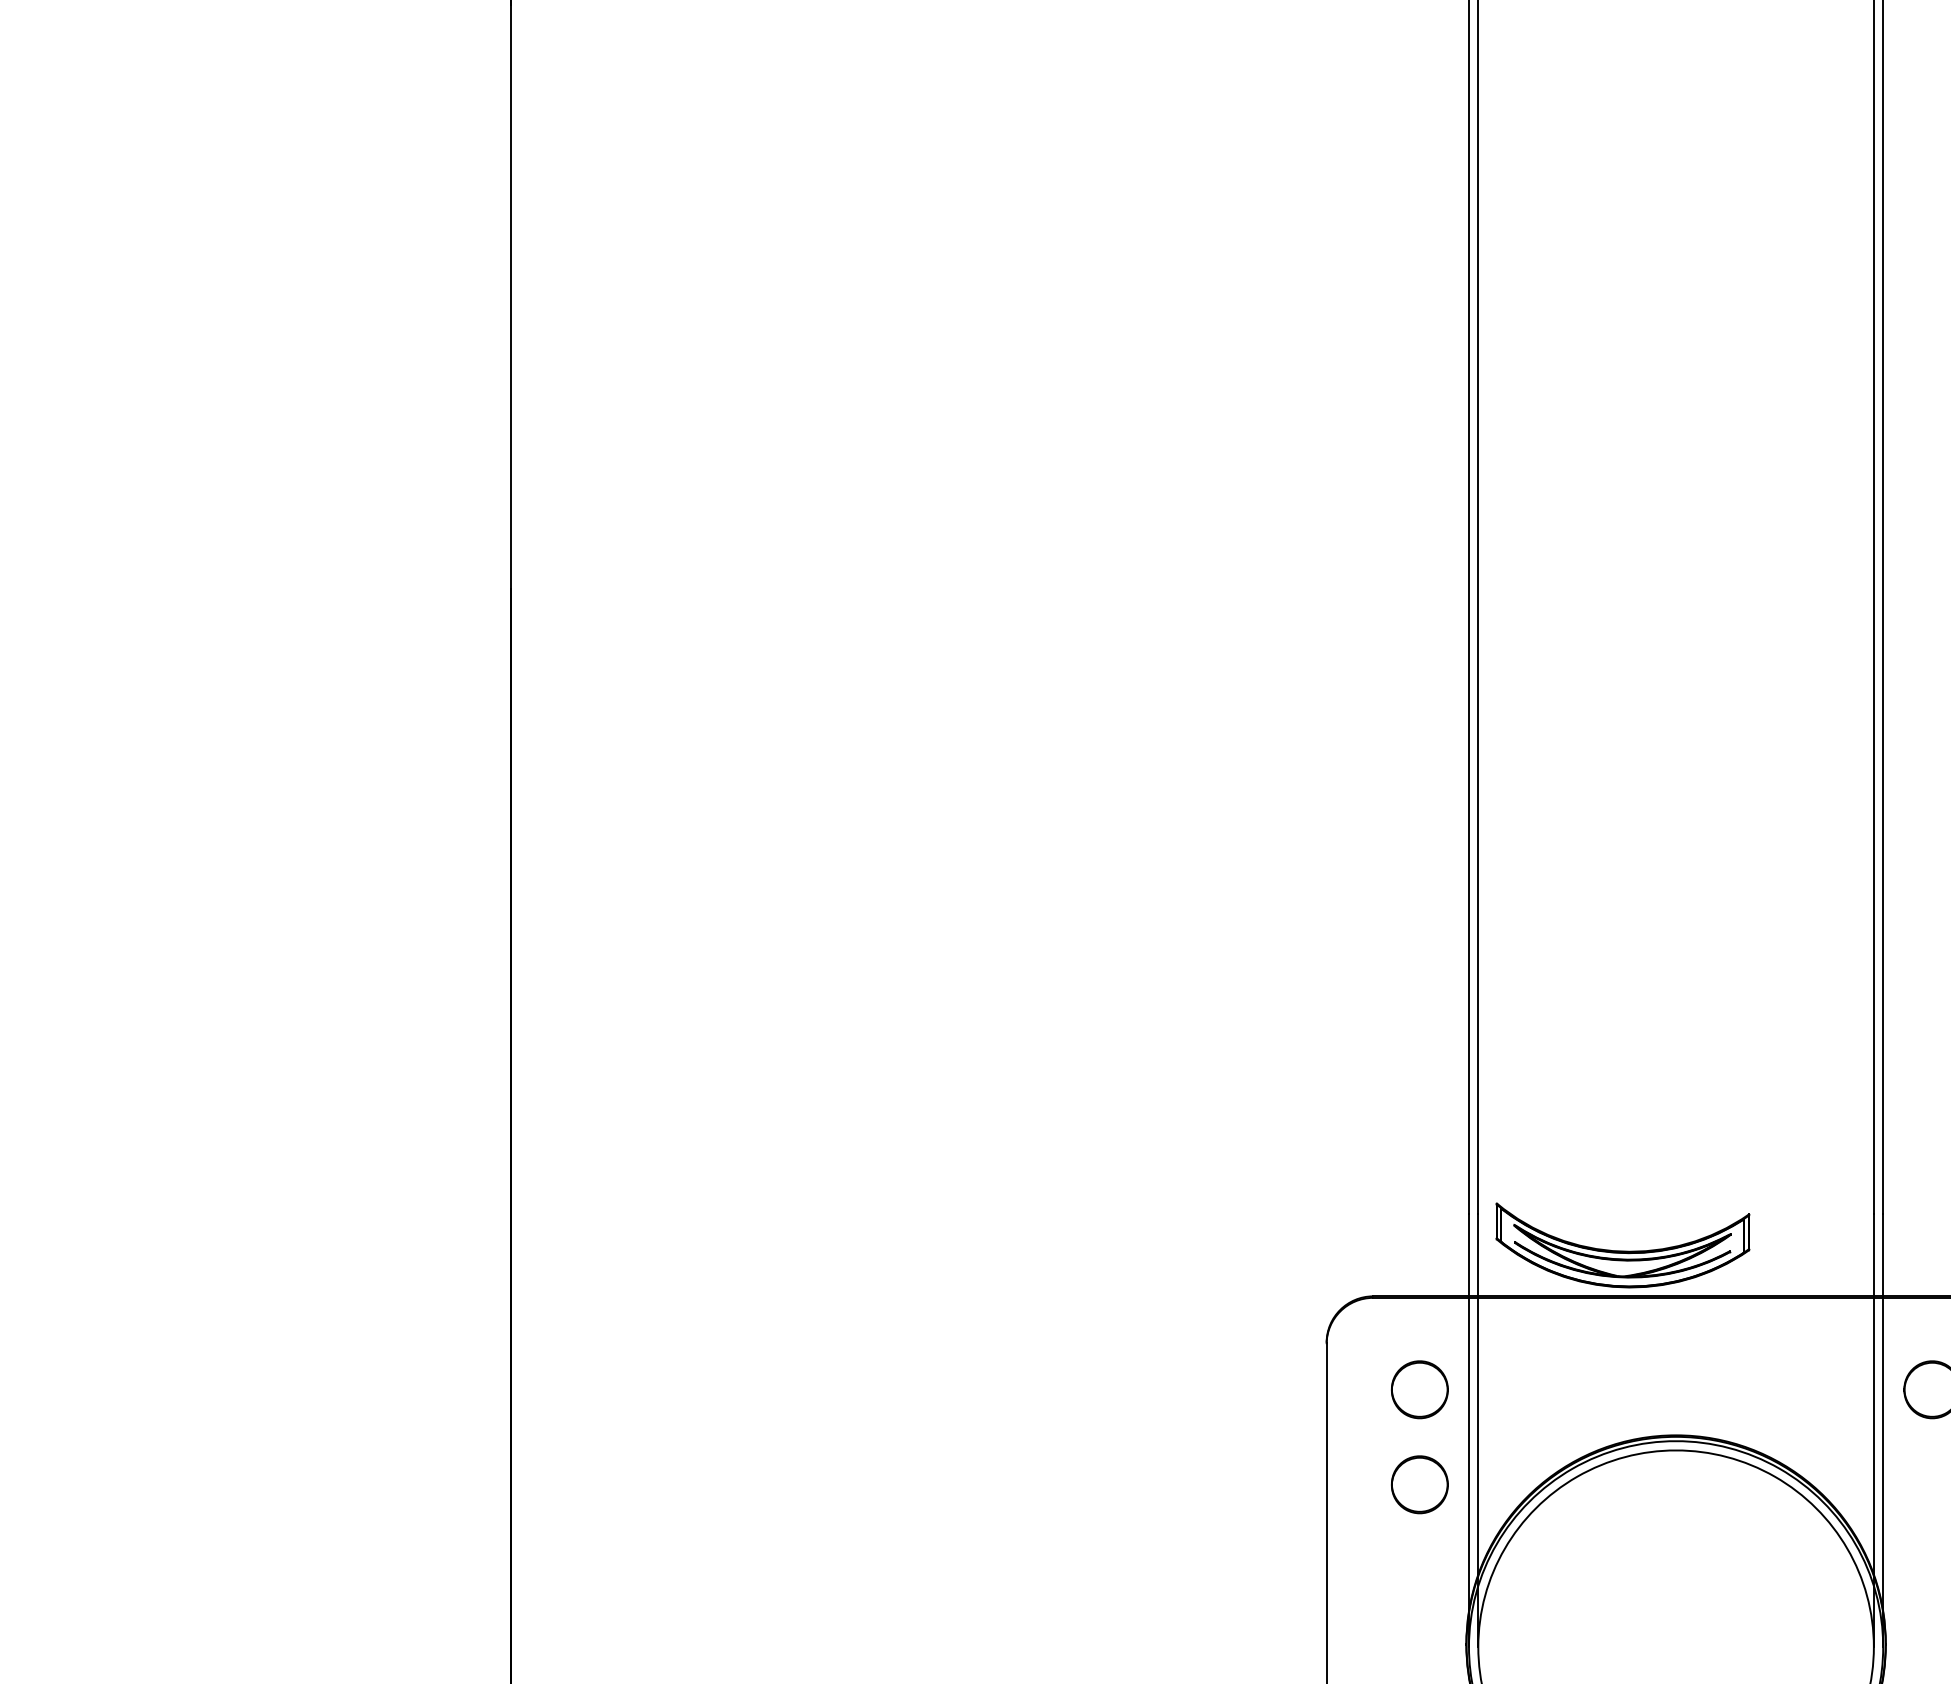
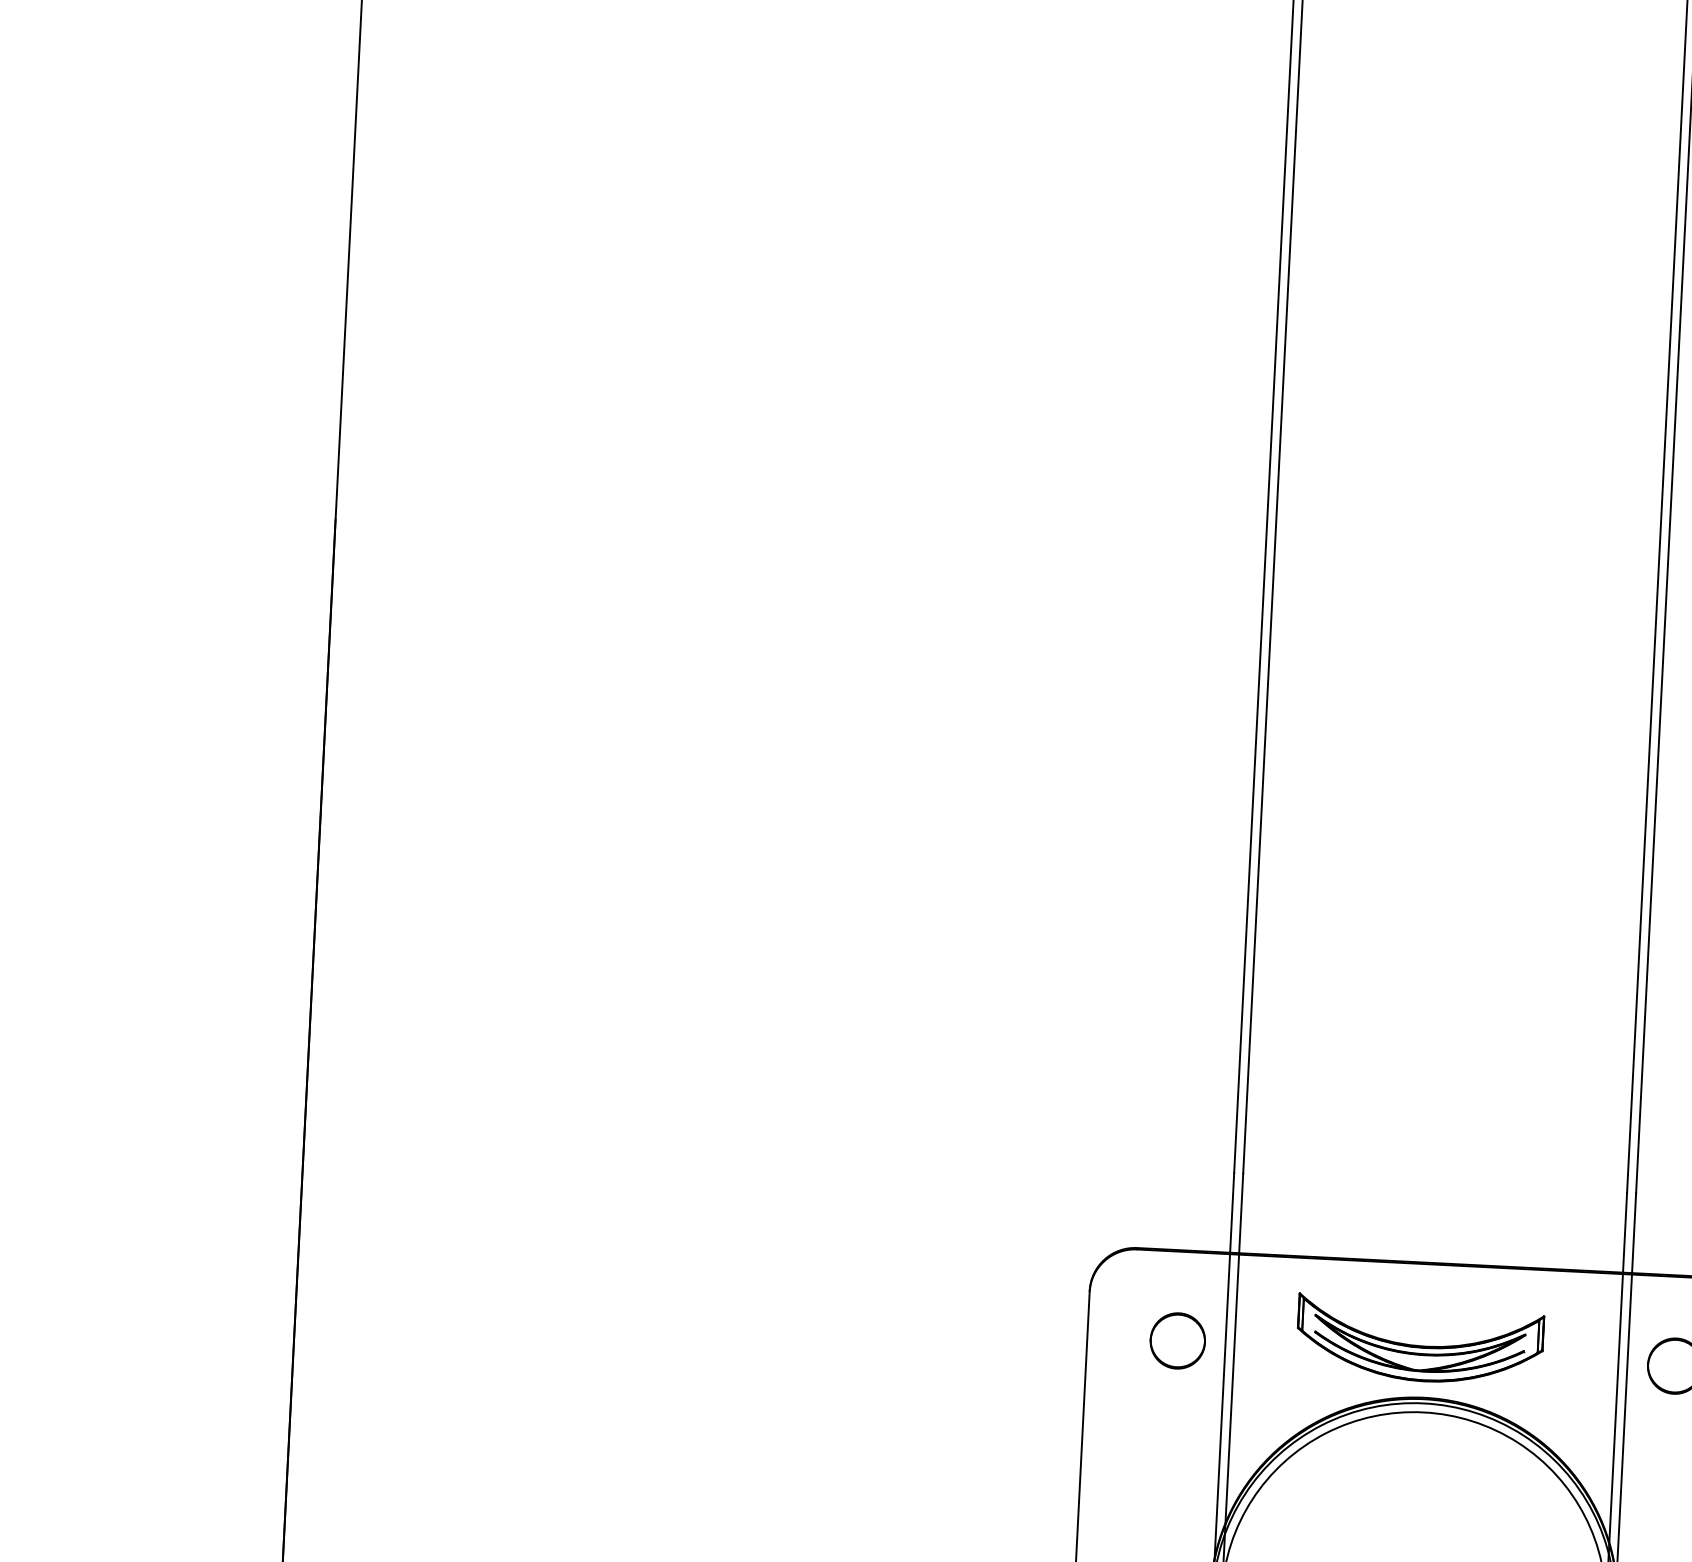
part: (1622, 1245) -> (1419, 1340), moved
part: (1419, 1484) -> (1172, 1432), removed

